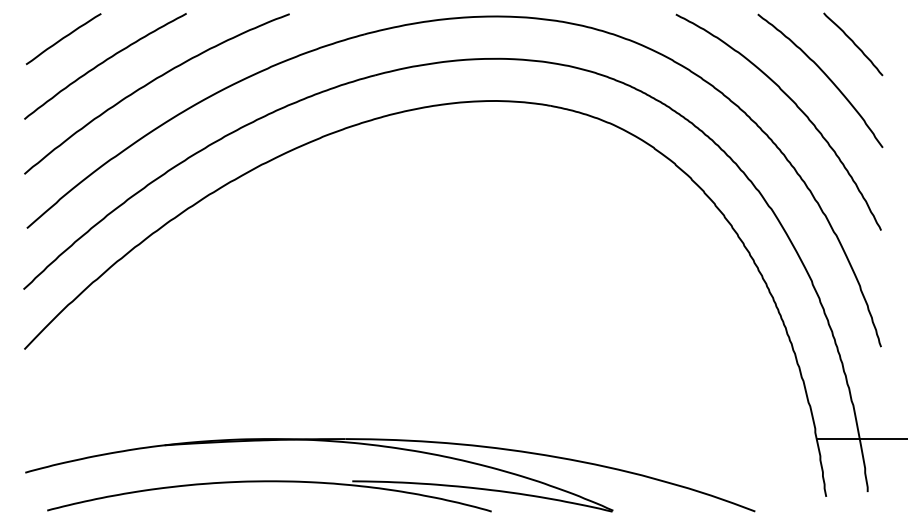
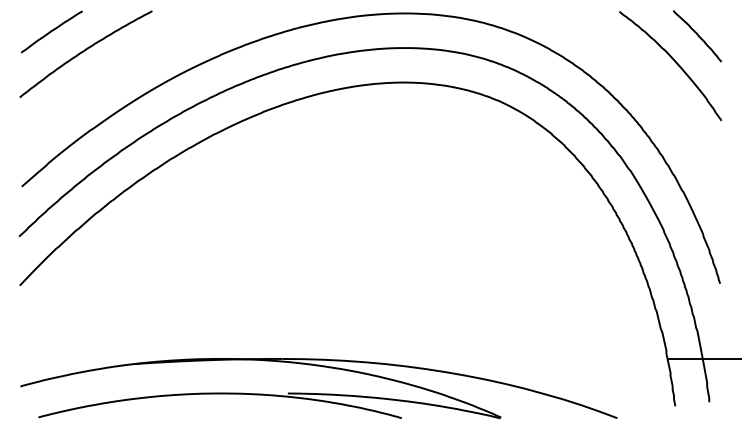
curve: (149, 84) -> (122, 69), removed
curve: (794, 104) -> (649, 85), removed

